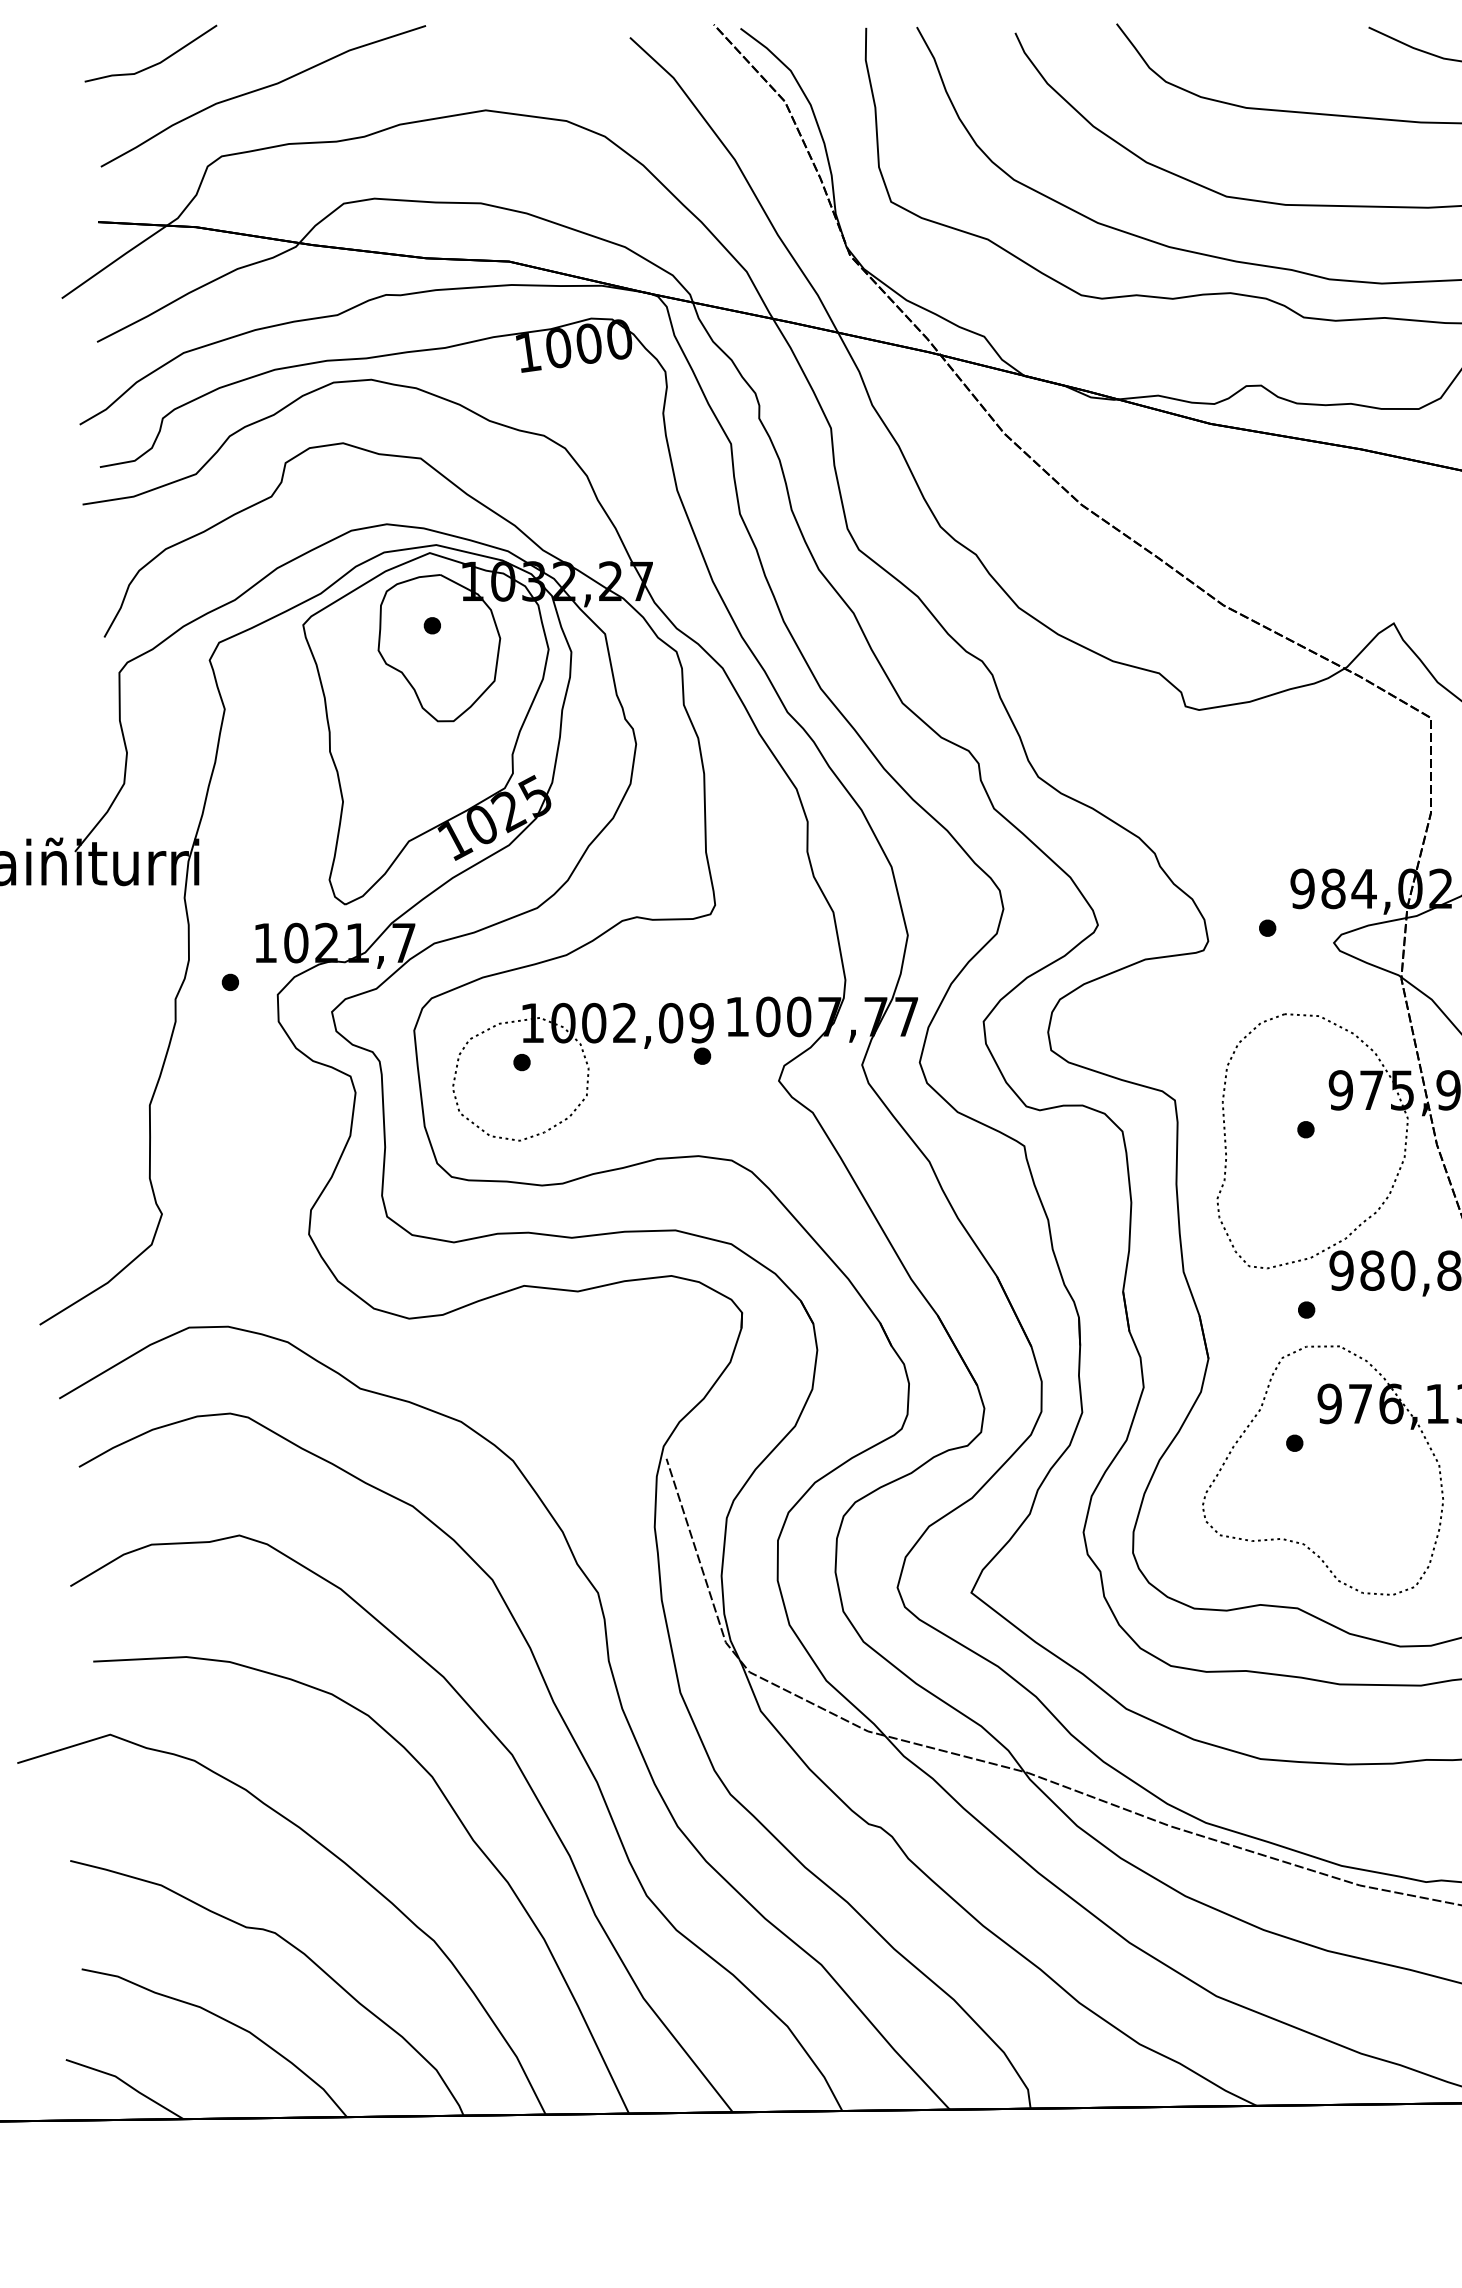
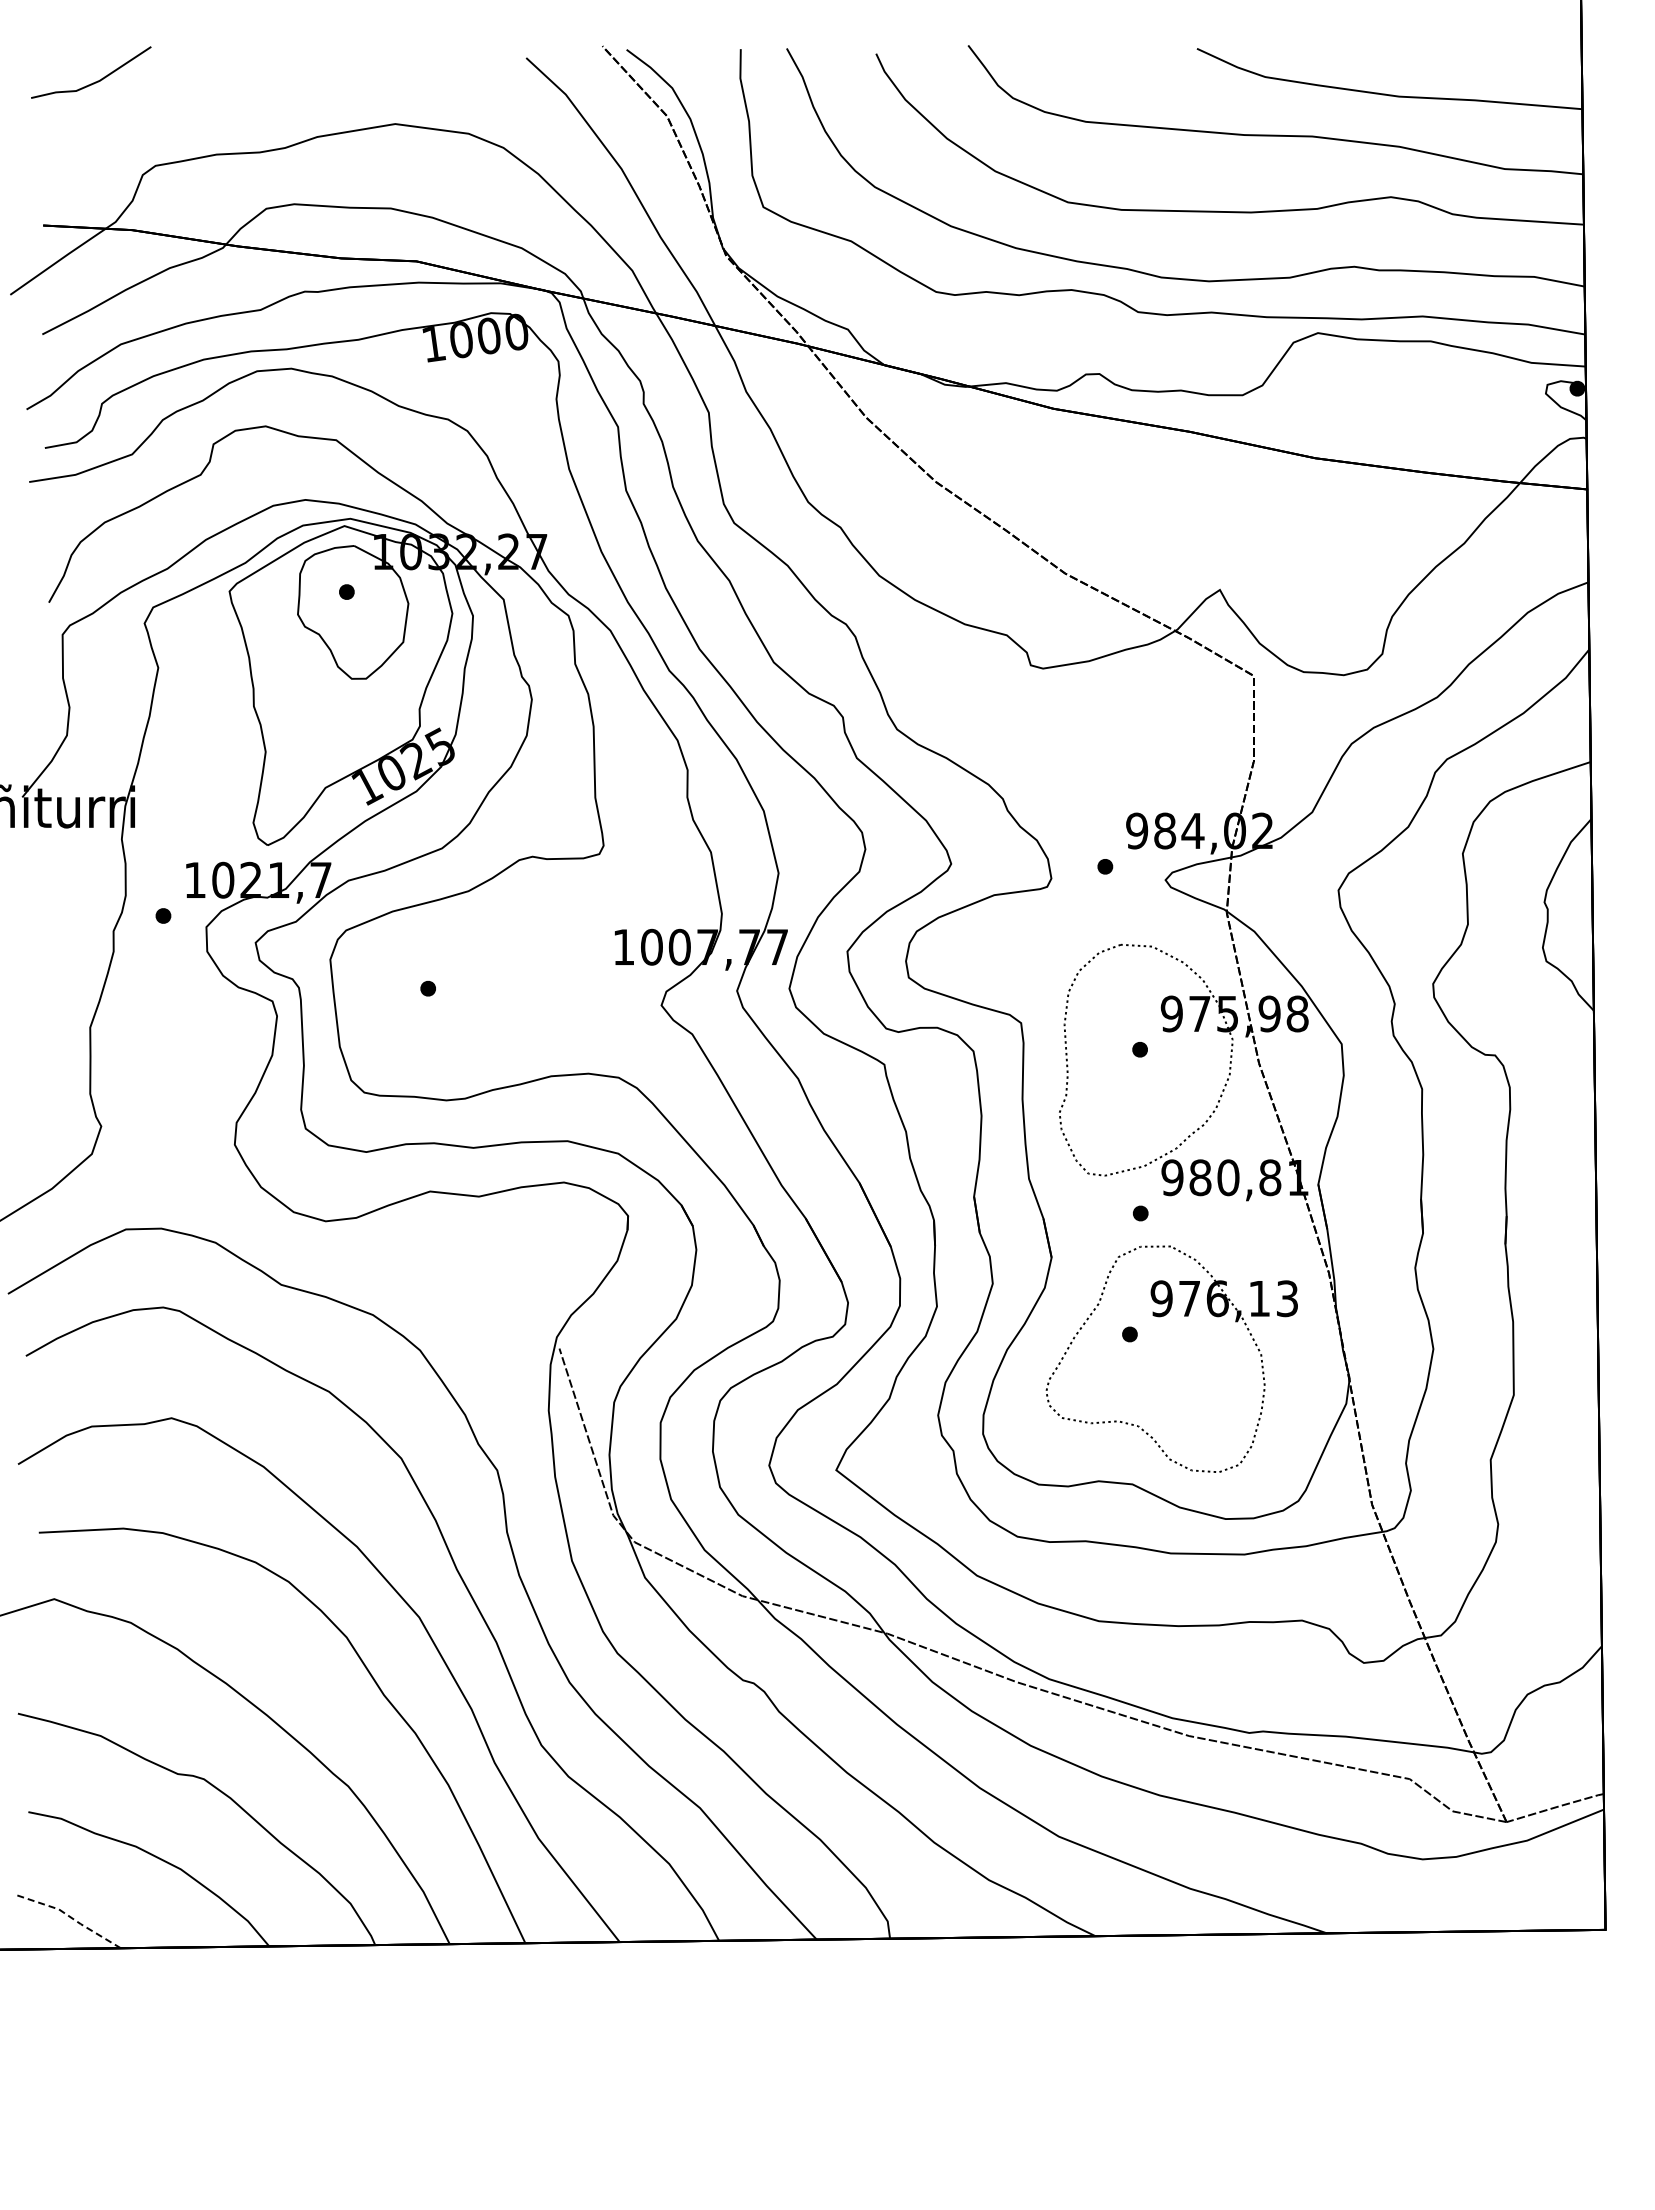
curve: (262, 89) -> (192, 105), removed
part: (582, 1072) -> (483, 997), removed
line: (126, 2084) -> (69, 1916), solid -> dashed

